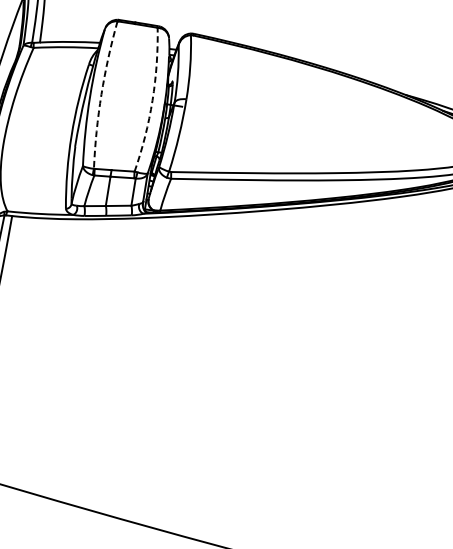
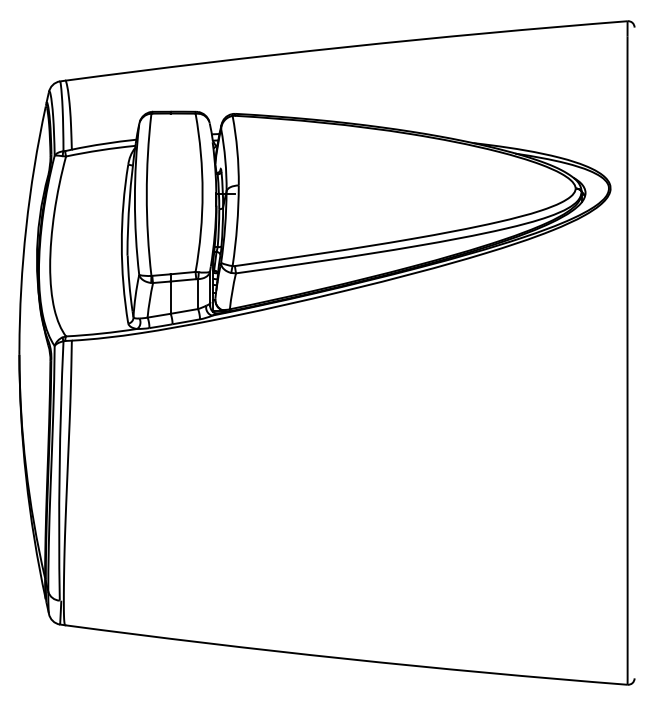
arc: (101, 94) -> (146, 194), dashed -> solid
arc: (152, 100) -> (202, 192), dashed -> solid

